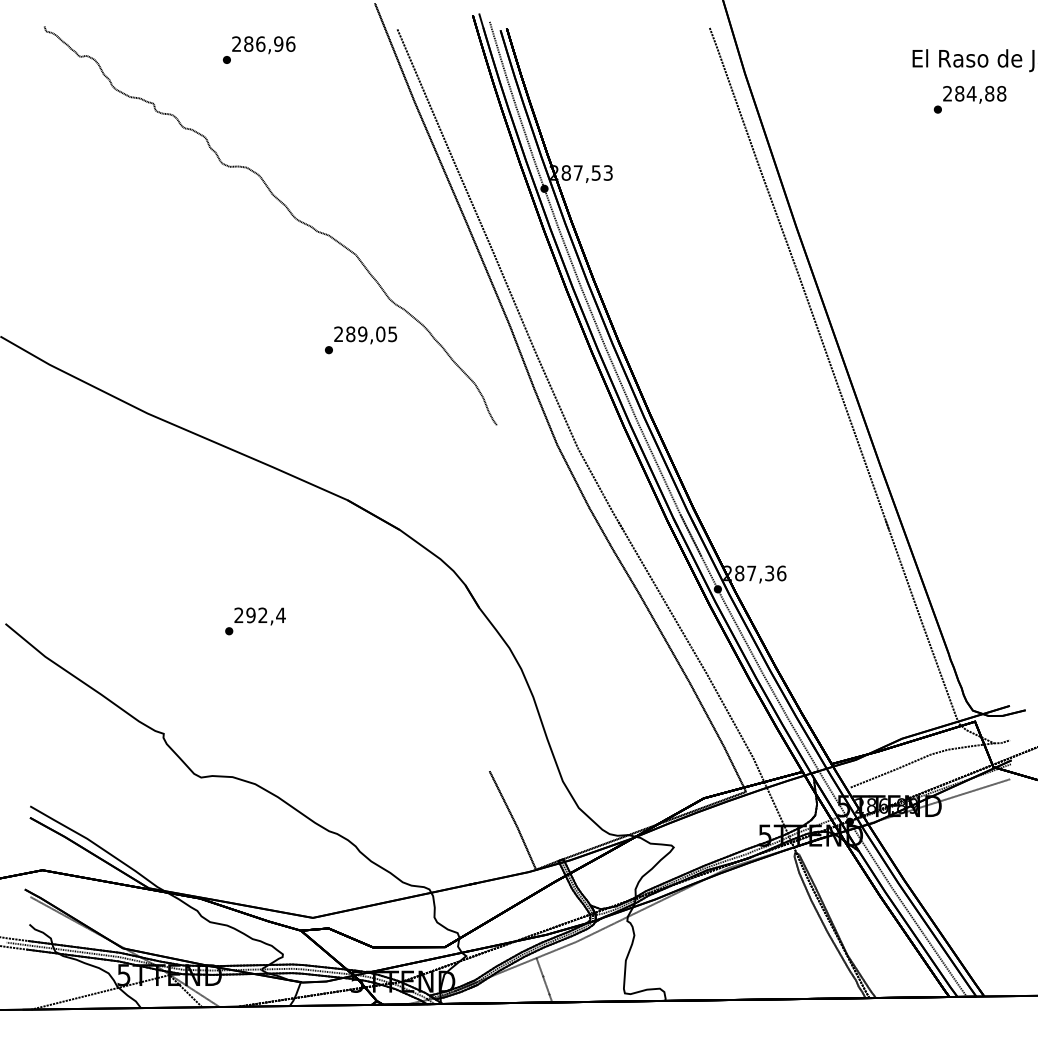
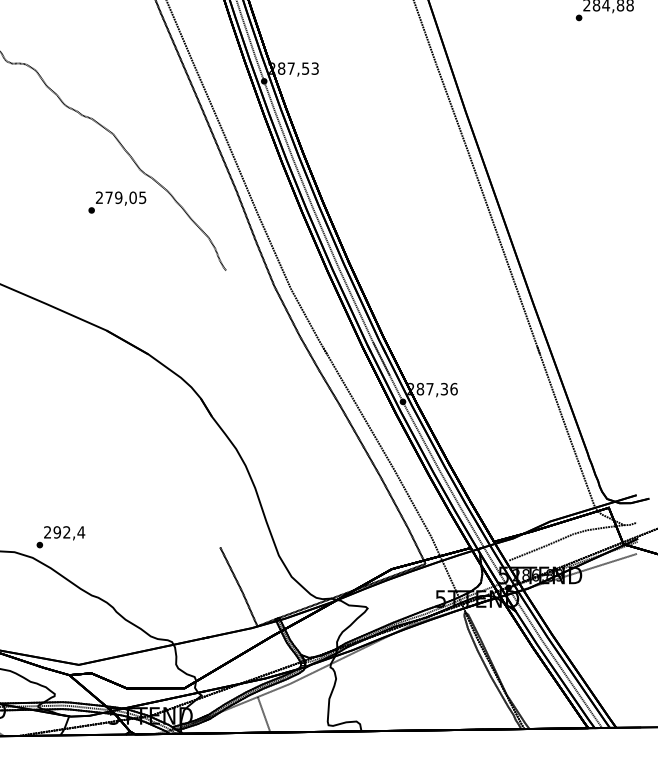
text: (350, 334) -> (108, 197), 289,05 -> 279,05
text: (255, 621) -> (60, 537), moved

